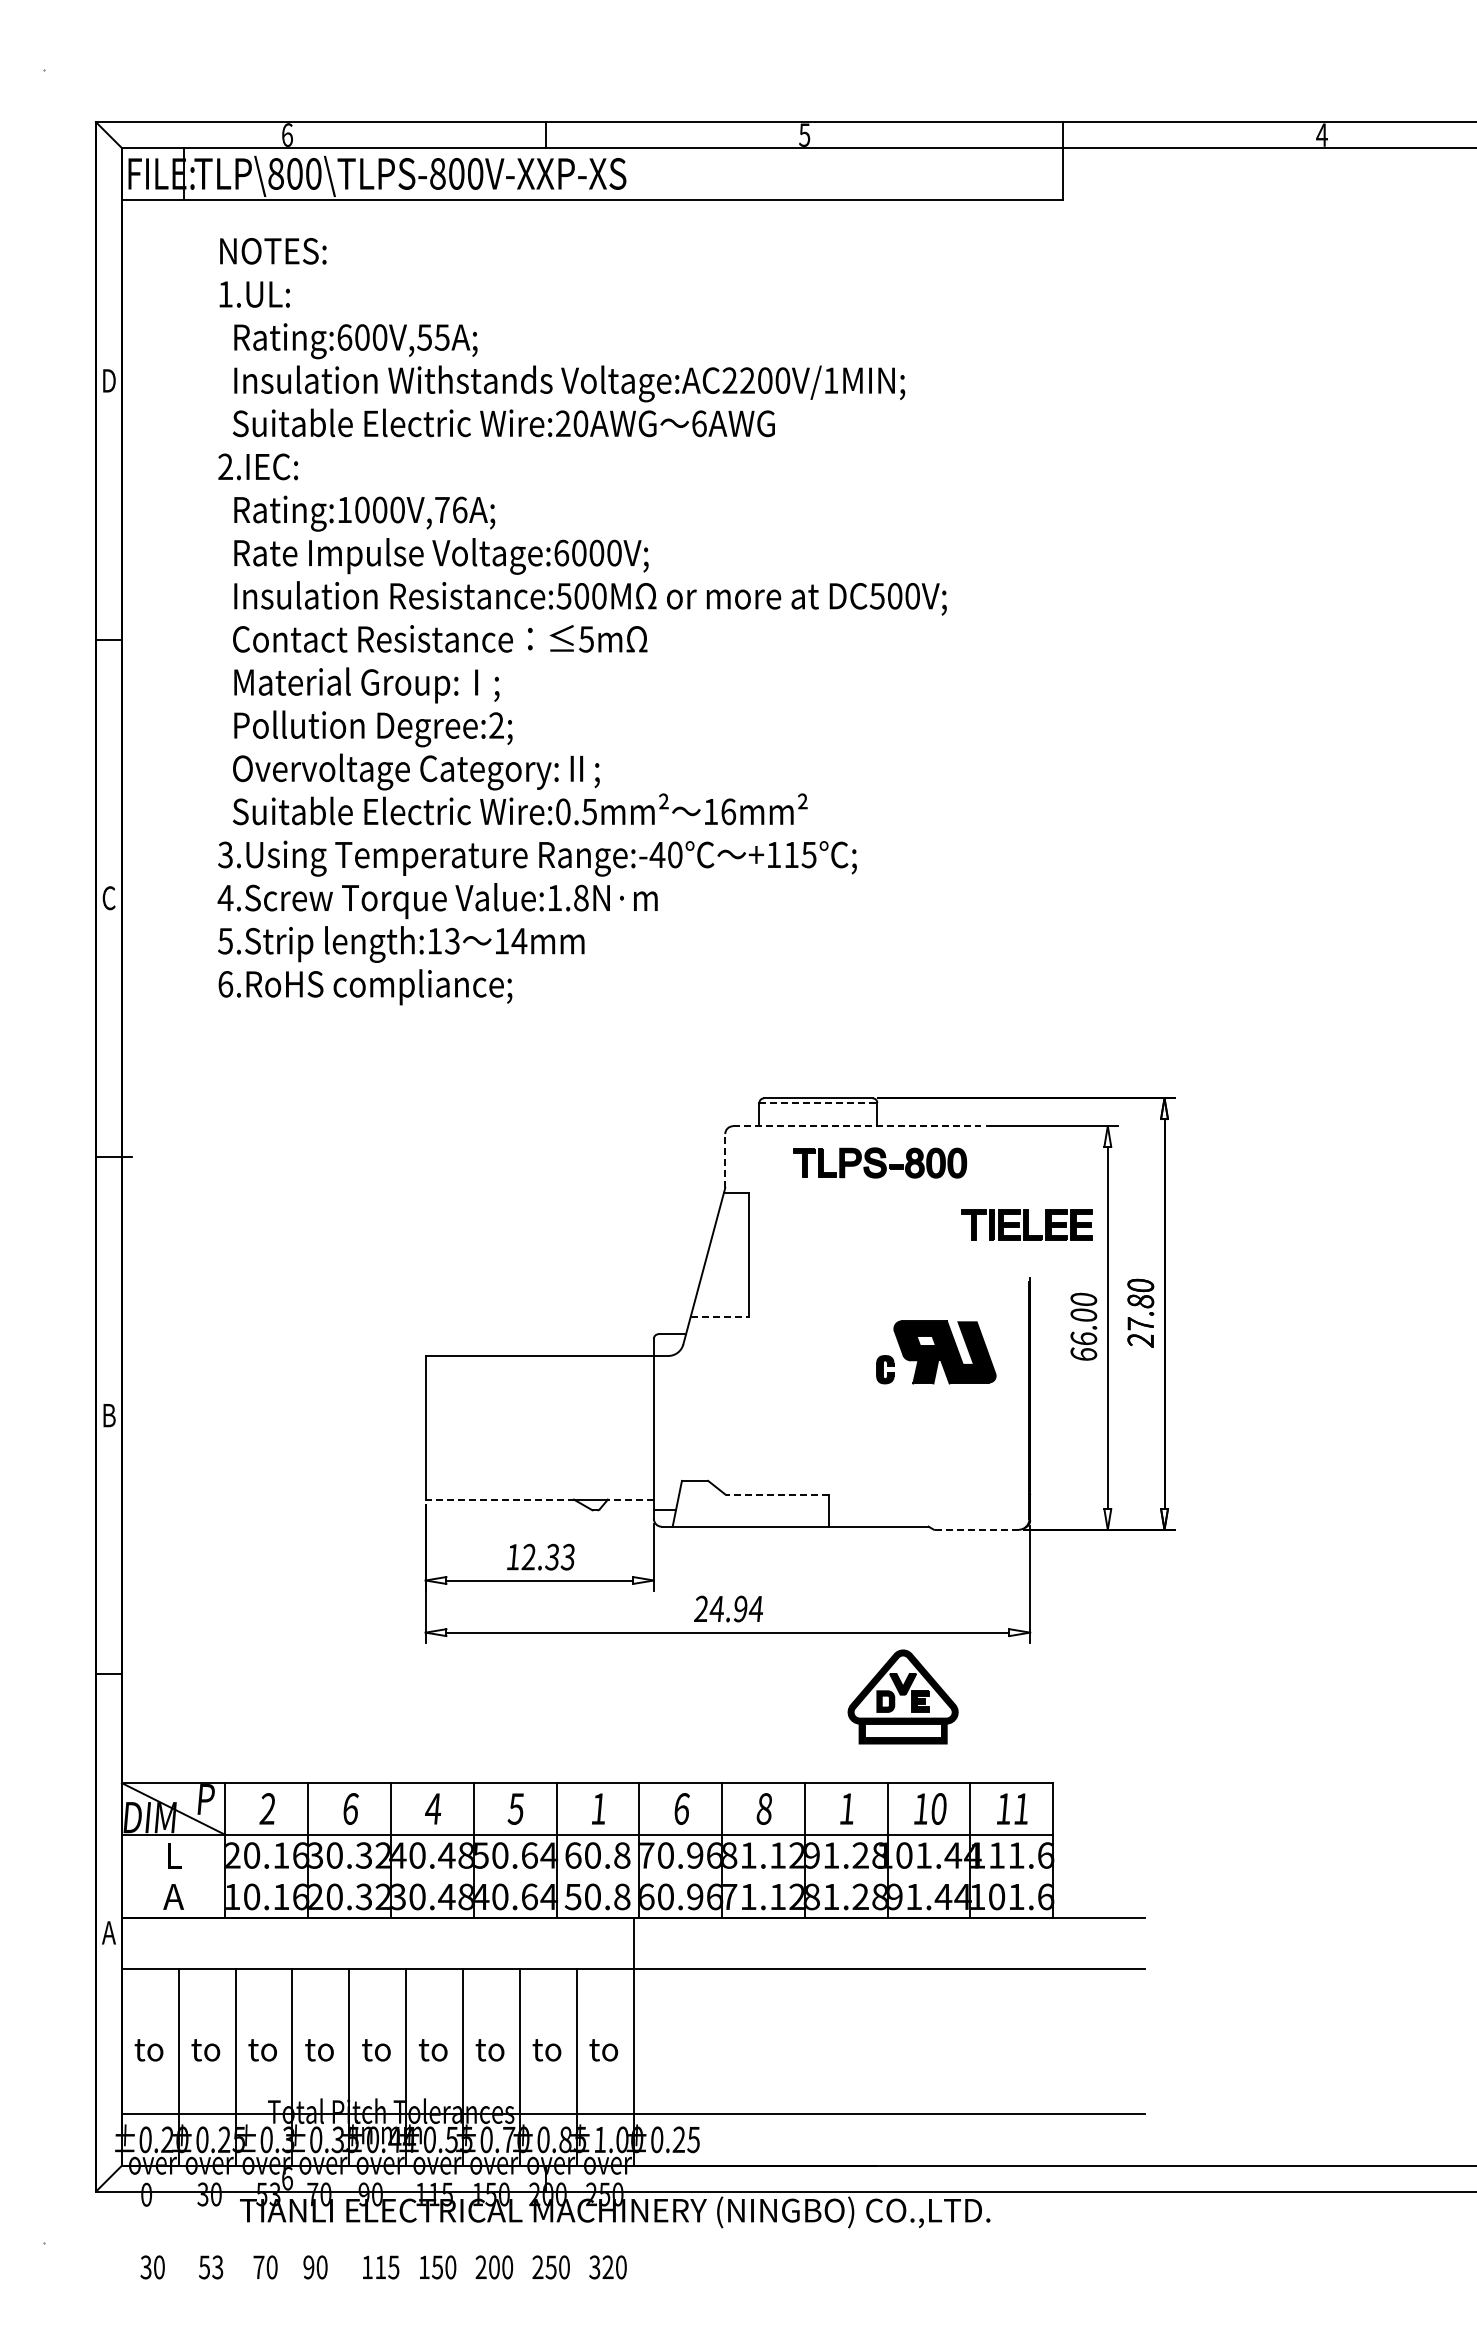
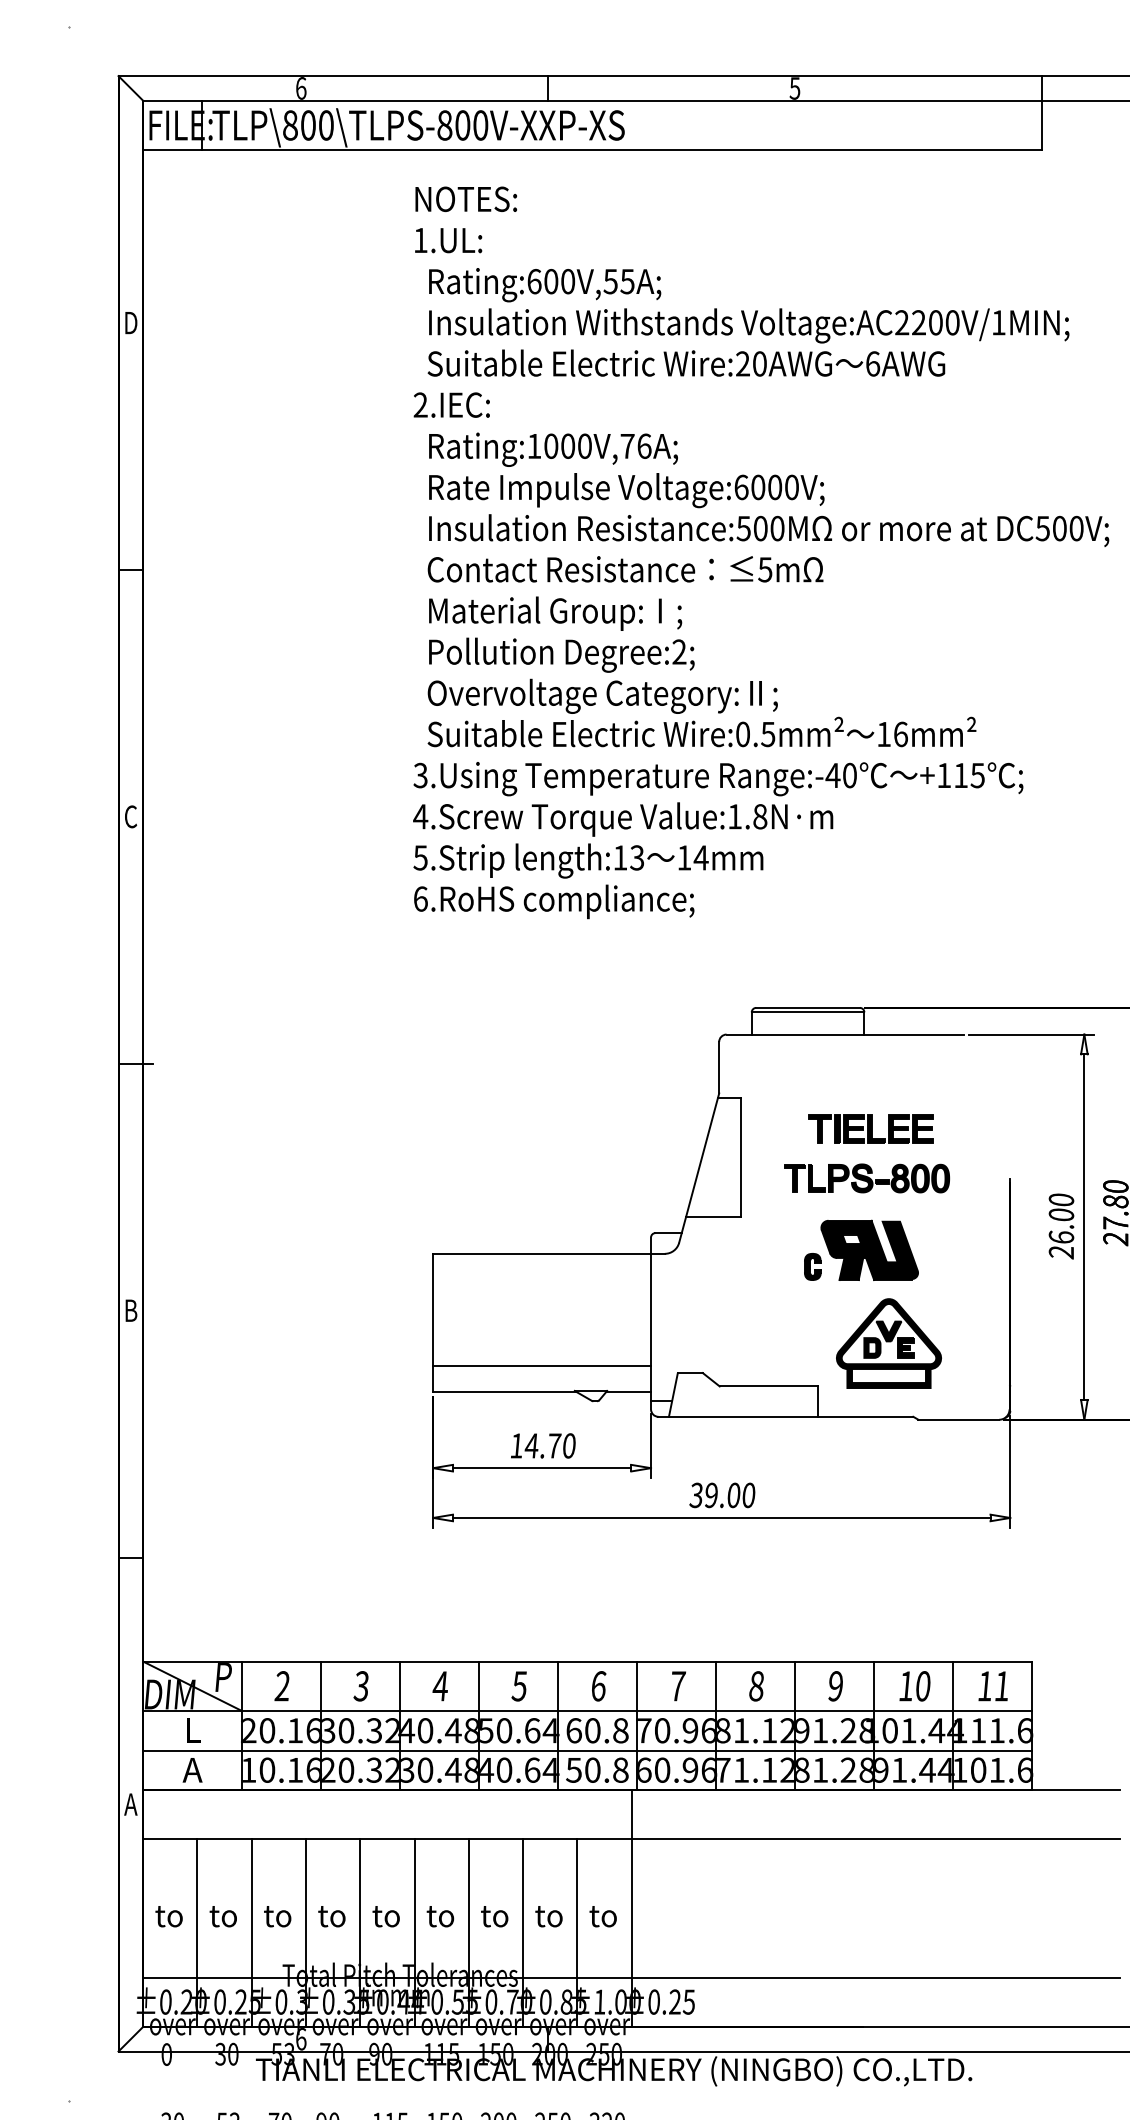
text: (581, 621) -> (760, 552), moved
line: (818, 1102) -> (808, 1011), dashed -> solid
line: (857, 1126) -> (845, 1034), dashed -> solid
line: (725, 1161) -> (719, 1068), dashed -> solid
part: (880, 1162) -> (867, 1177), moved
part: (1026, 1224) -> (870, 1128), moved
line: (719, 1317) -> (713, 1217), dashed -> solid
part: (936, 1352) -> (861, 1250), moved
text: (1083, 1354) -> (1061, 1252), 66.00 -> 26.00
line: (539, 1473) -> (541, 1366), added
line: (777, 1494) -> (769, 1386), dashed -> solid
line: (500, 1500) -> (504, 1391), dashed -> solid
line: (630, 1500) -> (628, 1391), dashed -> solid
line: (975, 1529) -> (958, 1419), dashed -> solid
text: (547, 1556) -> (549, 1445), 12.33 -> 14.70
text: (728, 1608) -> (722, 1494), 24.94 -> 39.00
part: (902, 1696) -> (888, 1343), moved
text: (350, 1808) -> (361, 1685), 6 -> 3
text: (599, 1808) -> (599, 1685), 1 -> 6
text: (682, 1808) -> (678, 1685), 6 -> 7
text: (846, 1808) -> (834, 1685), 1 -> 9
line: (587, 1876) -> (587, 1750), added

